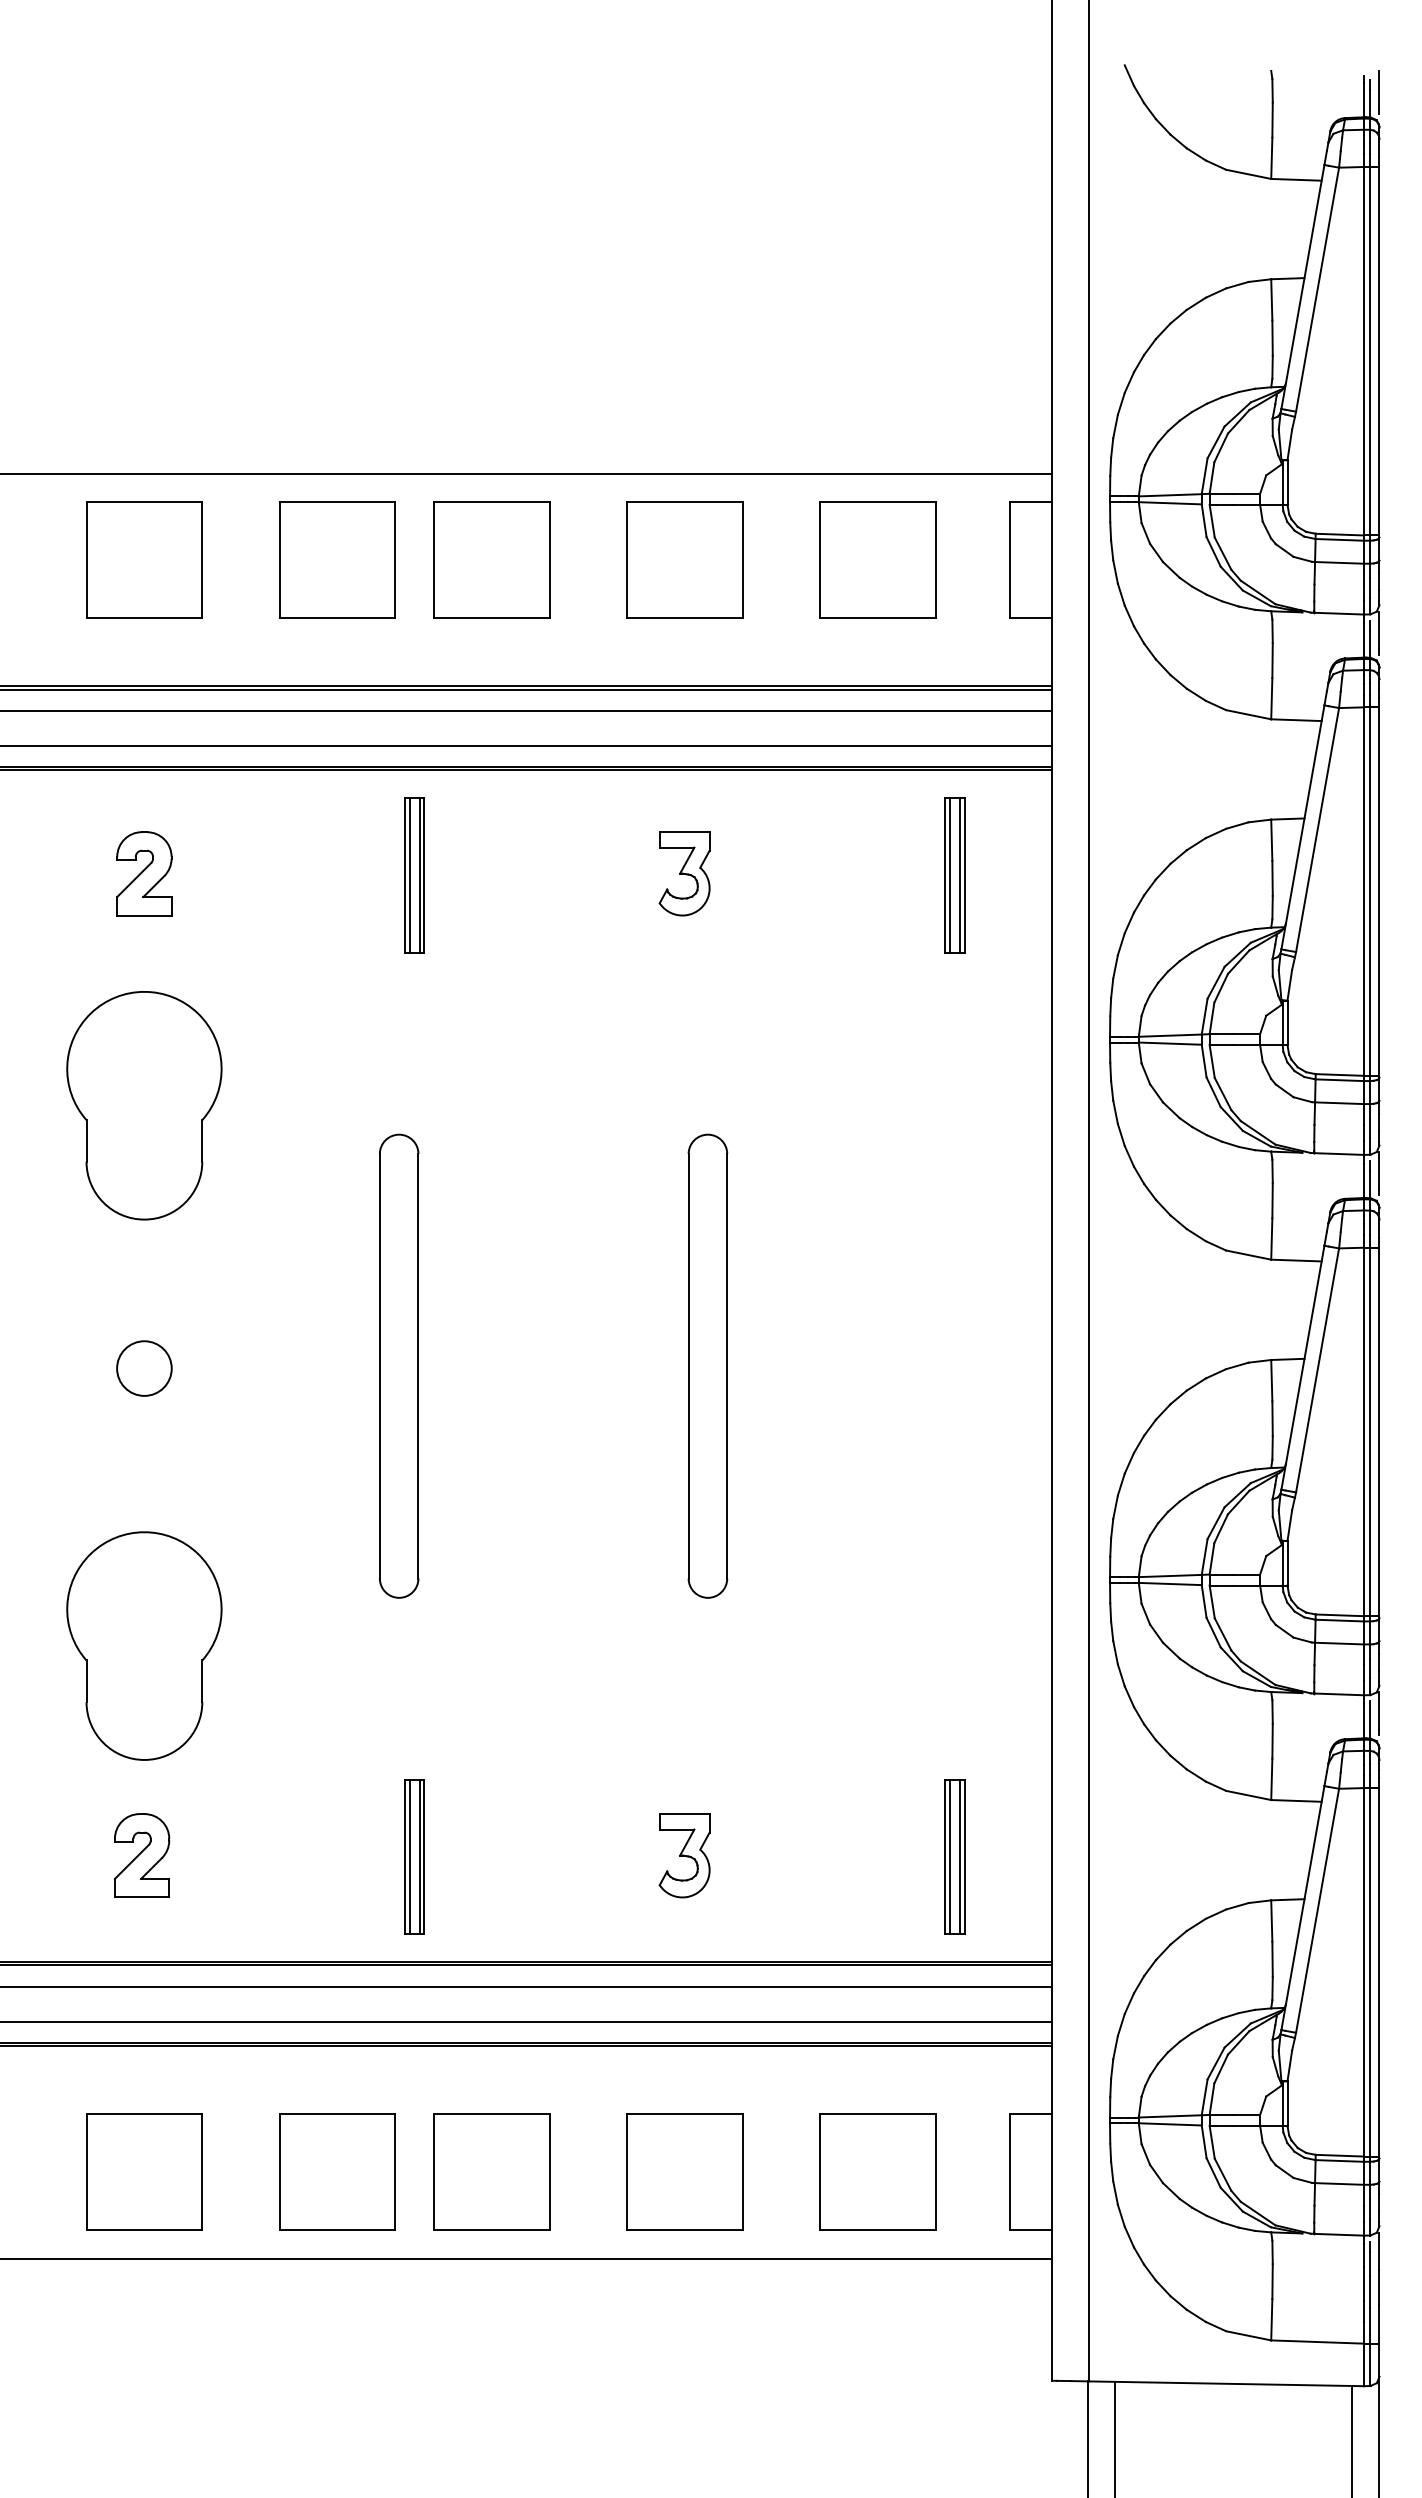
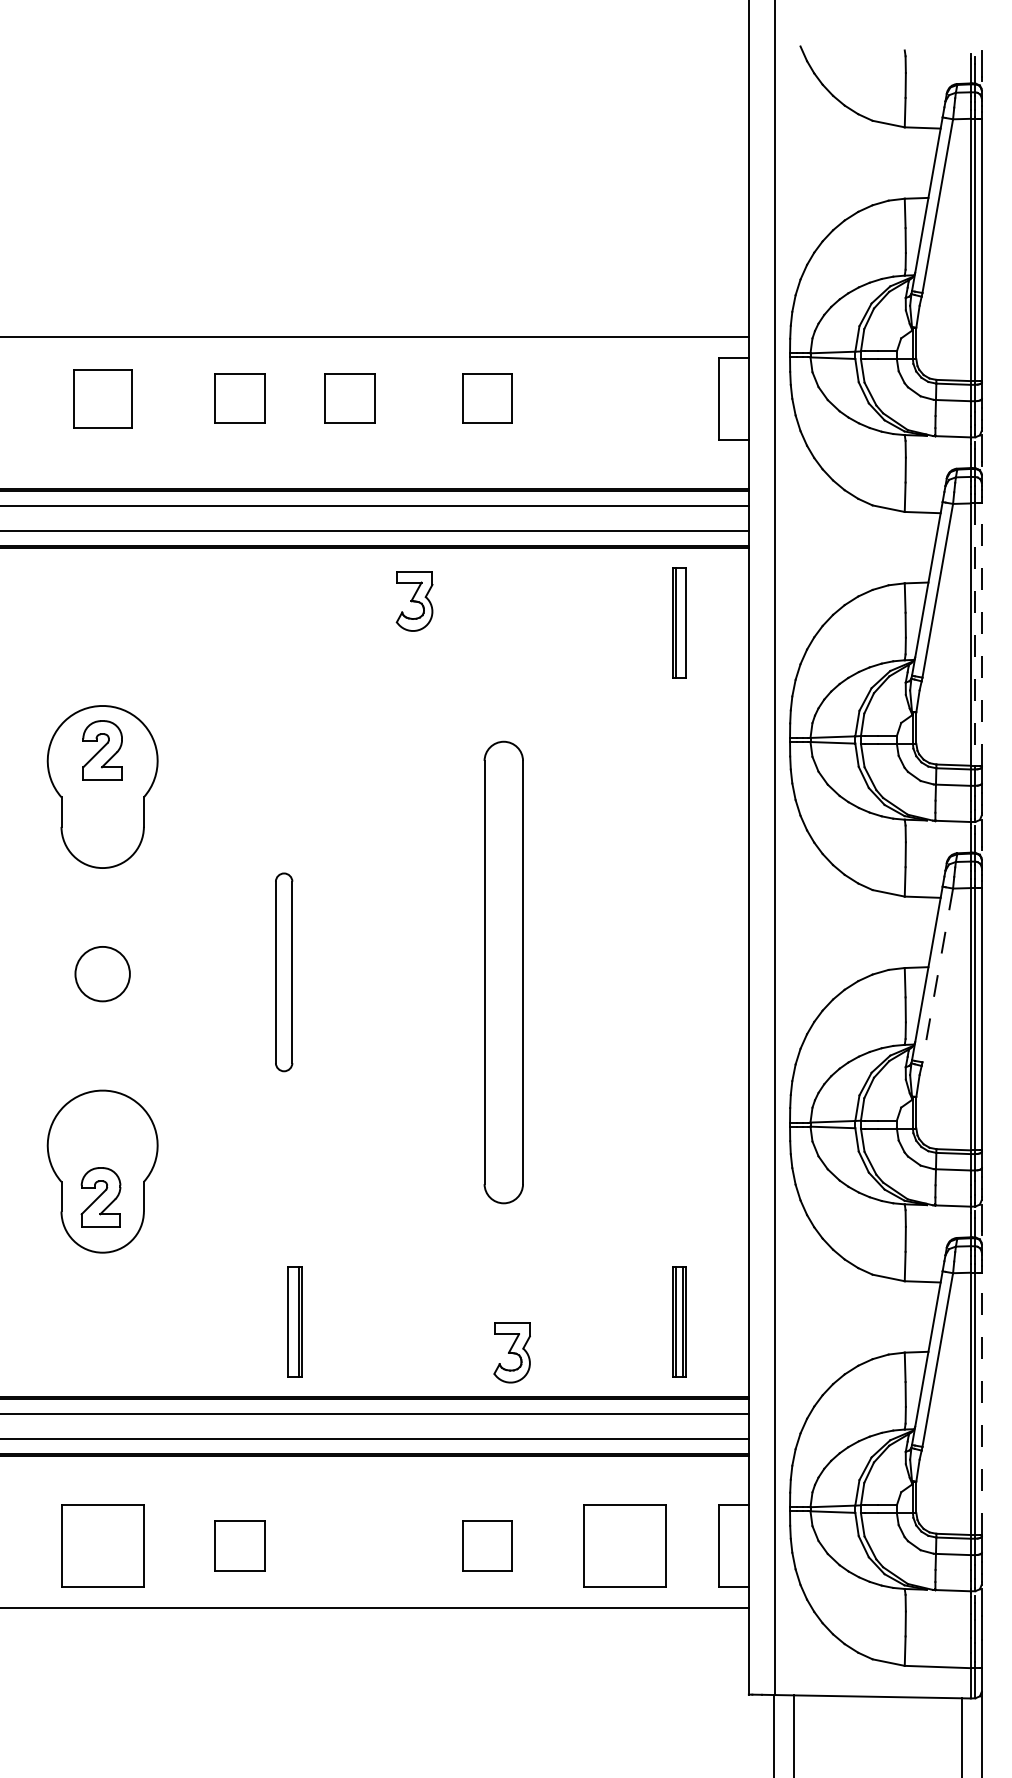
part: (144, 559) -> (102, 398), size x0.7
part: (337, 559) -> (240, 398), size x0.6
part: (491, 559) -> (349, 398), size x0.6
part: (684, 559) -> (487, 398), size x0.6
part: (877, 559) -> (624, 398), removed
part: (144, 873) -> (102, 750), moved
part: (684, 873) -> (414, 601), moved
part: (414, 875) -> (294, 623), removed
line: (959, 875) -> (682, 623), removed
line: (1379, 891) -> (981, 634), solid -> dashed
line: (1370, 892) -> (975, 635), solid -> dashed
part: (399, 1365) -> (284, 971), size x0.6
part: (707, 1365) -> (503, 971), size x1.4
circle: (144, 1368) -> (102, 974), size x1.4
line: (1317, 1370) -> (937, 975), solid -> dashed
part: (142, 1855) -> (101, 1197), moved
part: (684, 1855) -> (512, 1352), moved
line: (409, 1857) -> (291, 1322), removed
line: (1379, 1971) -> (981, 1403), solid -> dashed
part: (337, 2171) -> (240, 1545), size x0.6
part: (491, 2171) -> (349, 1545), removed
part: (684, 2171) -> (487, 1545), size x0.6

